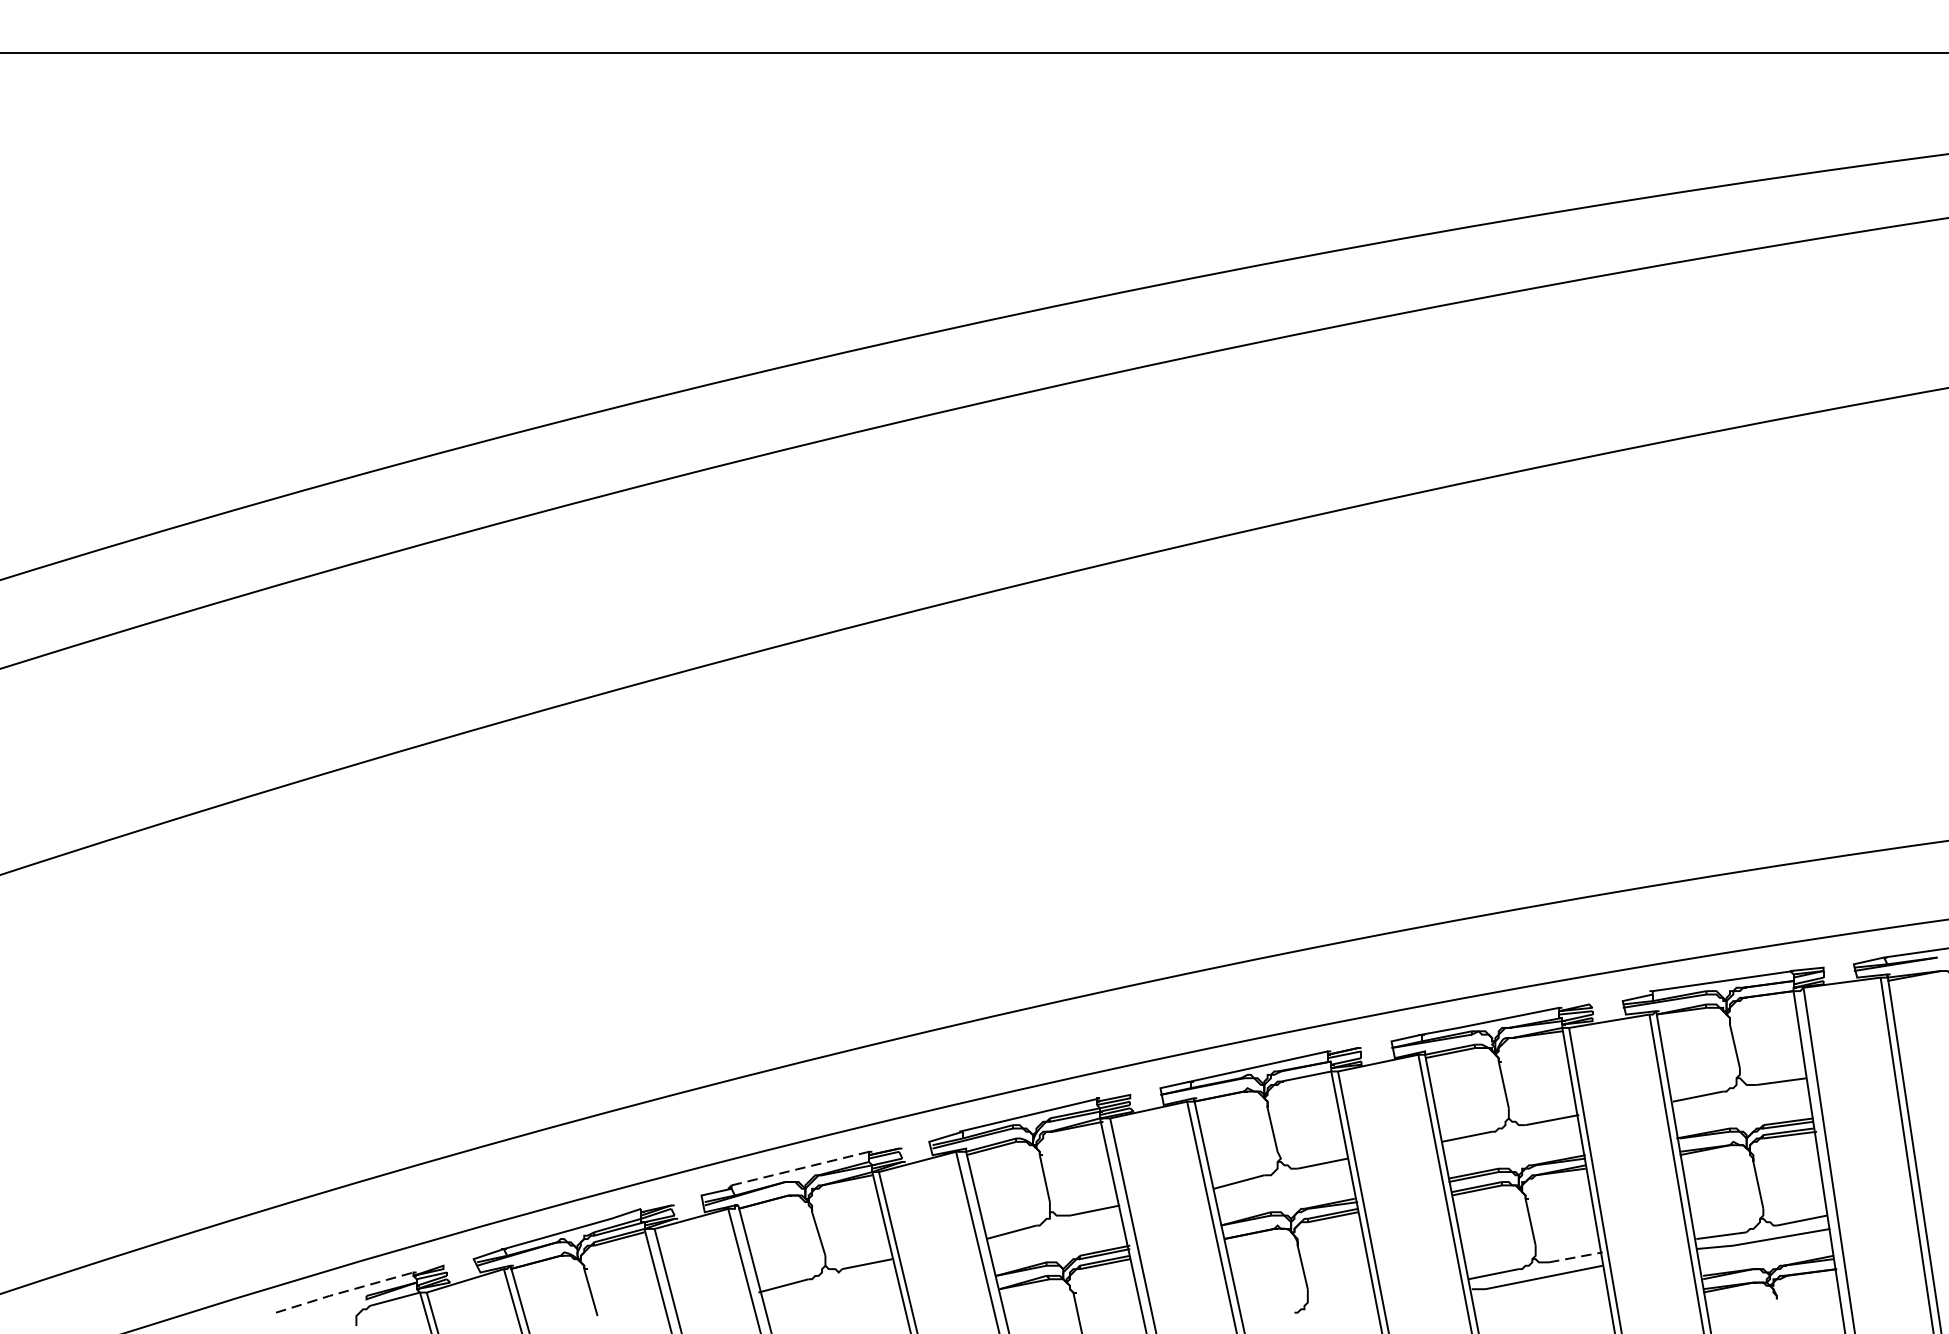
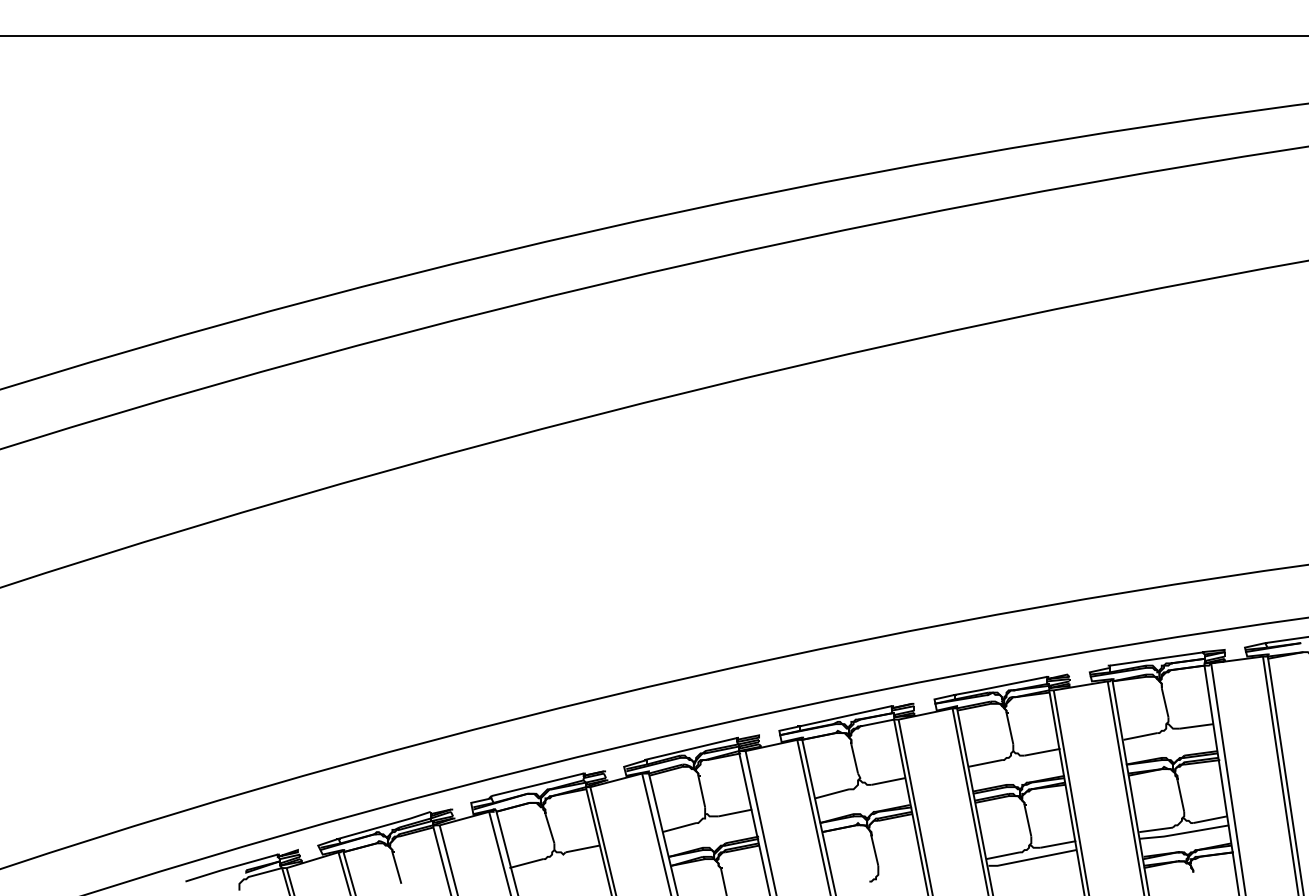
line: (801, 1168) -> (538, 784), dashed -> solid
line: (1576, 1257) -> (1058, 844), dashed -> solid
line: (343, 1291) -> (230, 867), dashed -> solid

